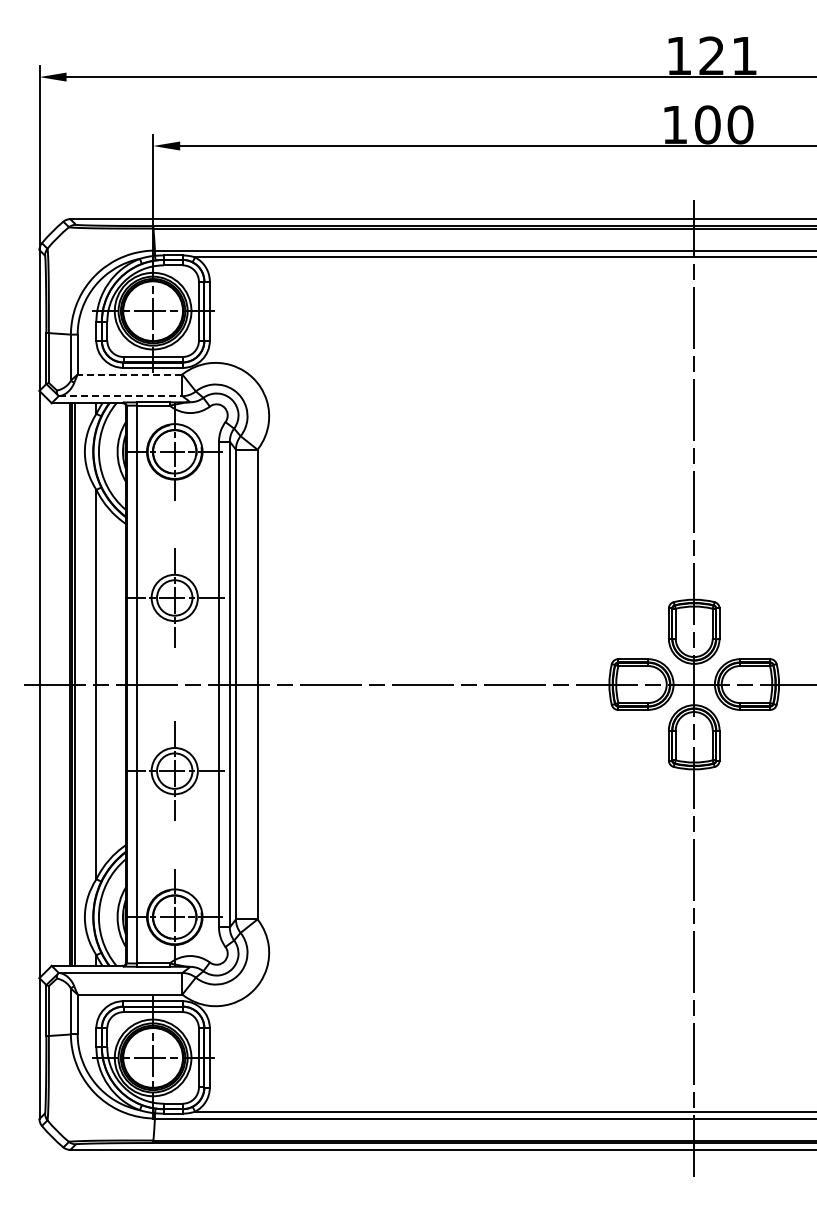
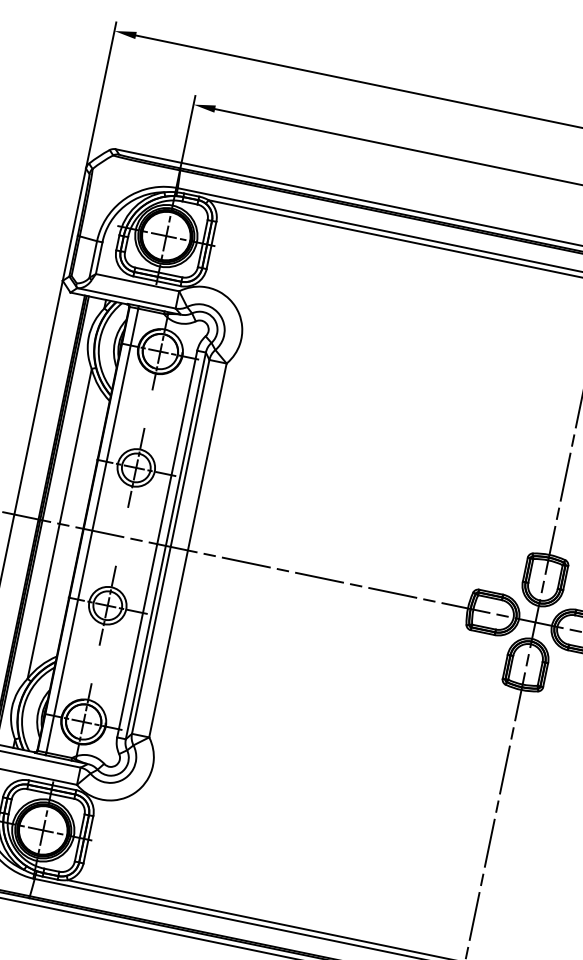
line: (129, 374) -> (137, 282), dashed -> solid
line: (120, 396) -> (126, 298), dashed -> solid

